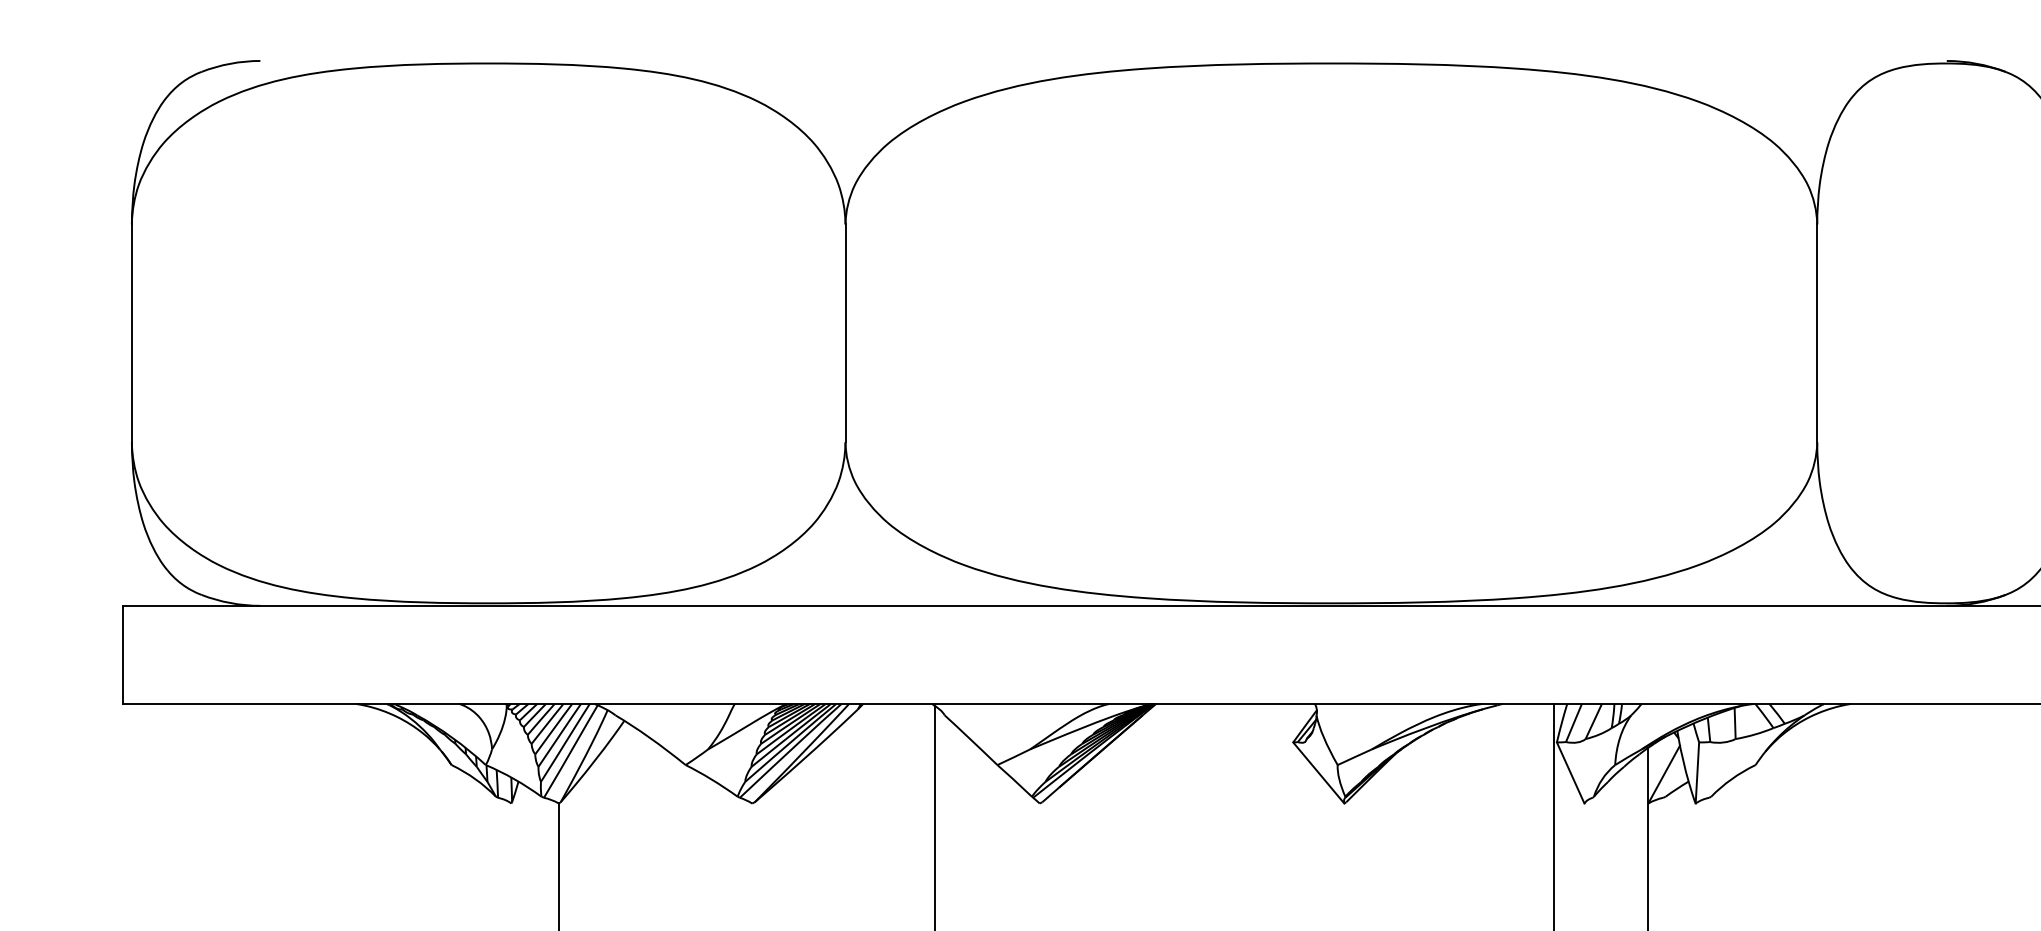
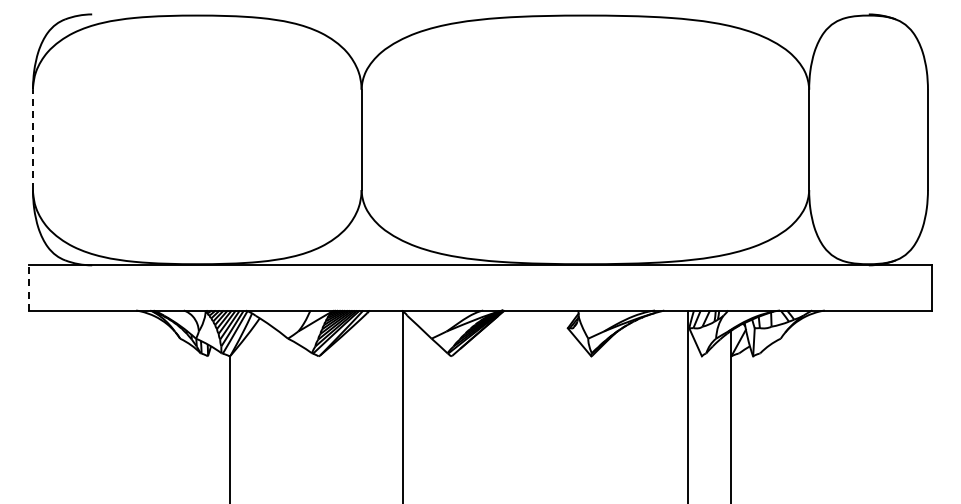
line: (132, 332) -> (33, 139), solid -> dashed
line: (122, 653) -> (28, 287), solid -> dashed

